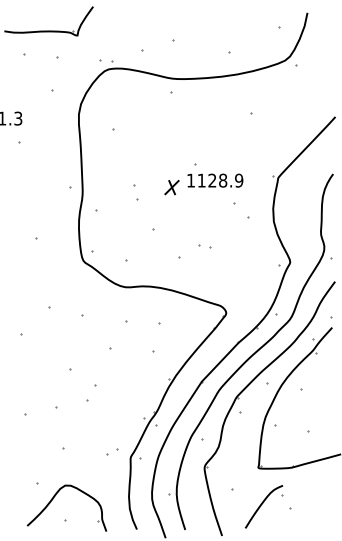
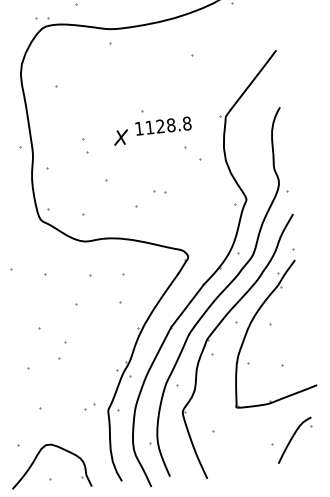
text: (239, 180) -> (187, 123), 1128.9 -> 1128.8
part: (264, 506) -> (295, 439), moved

